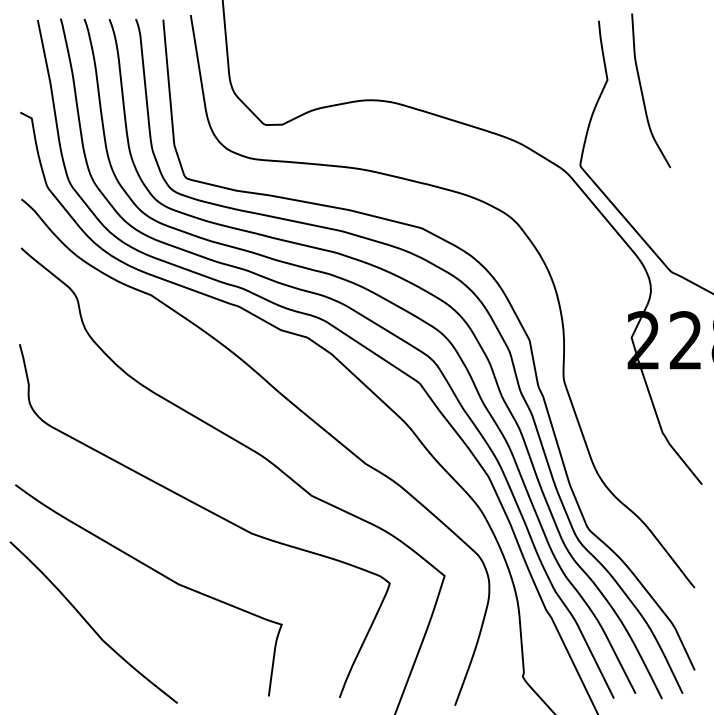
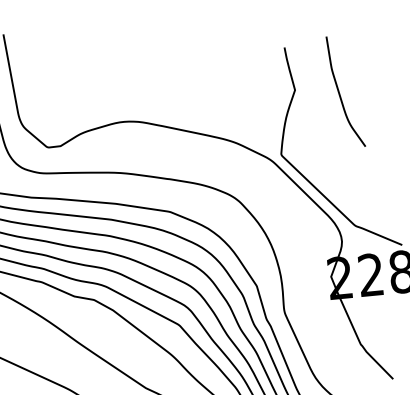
curve: (643, 94) -> (340, 94), moved

